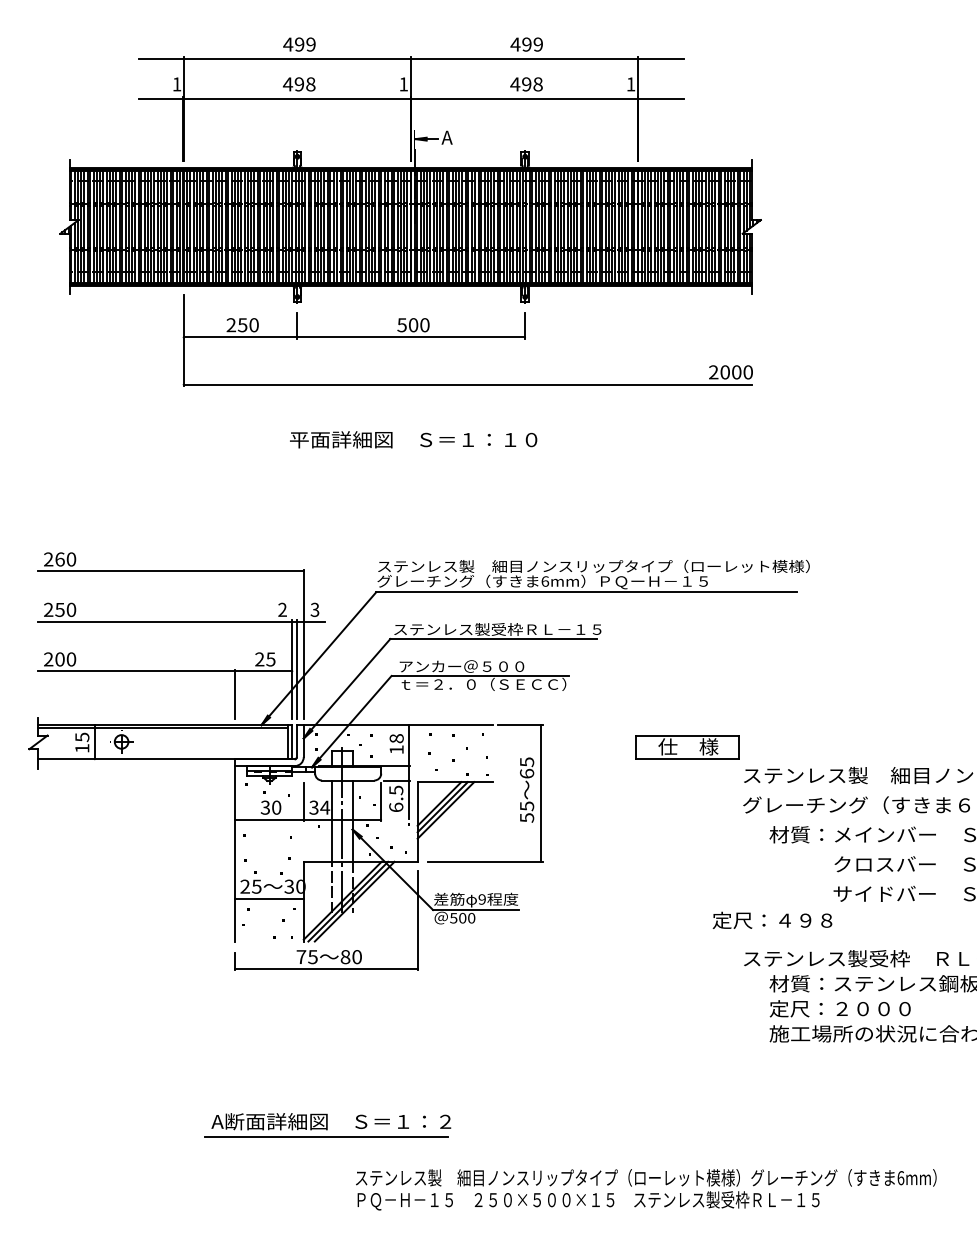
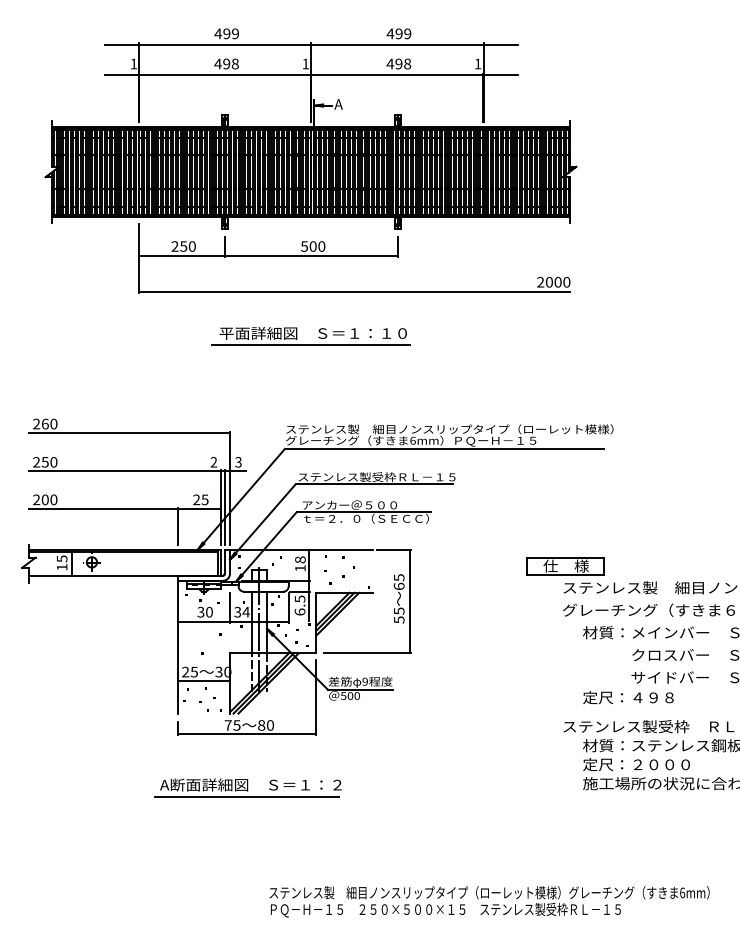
line: (410, 455) -> (310, 345), added
part: (687, 747) -> (565, 566), moved
text: (772, 919) -> (628, 696), moved
part: (327, 1125) -> (247, 787), moved

